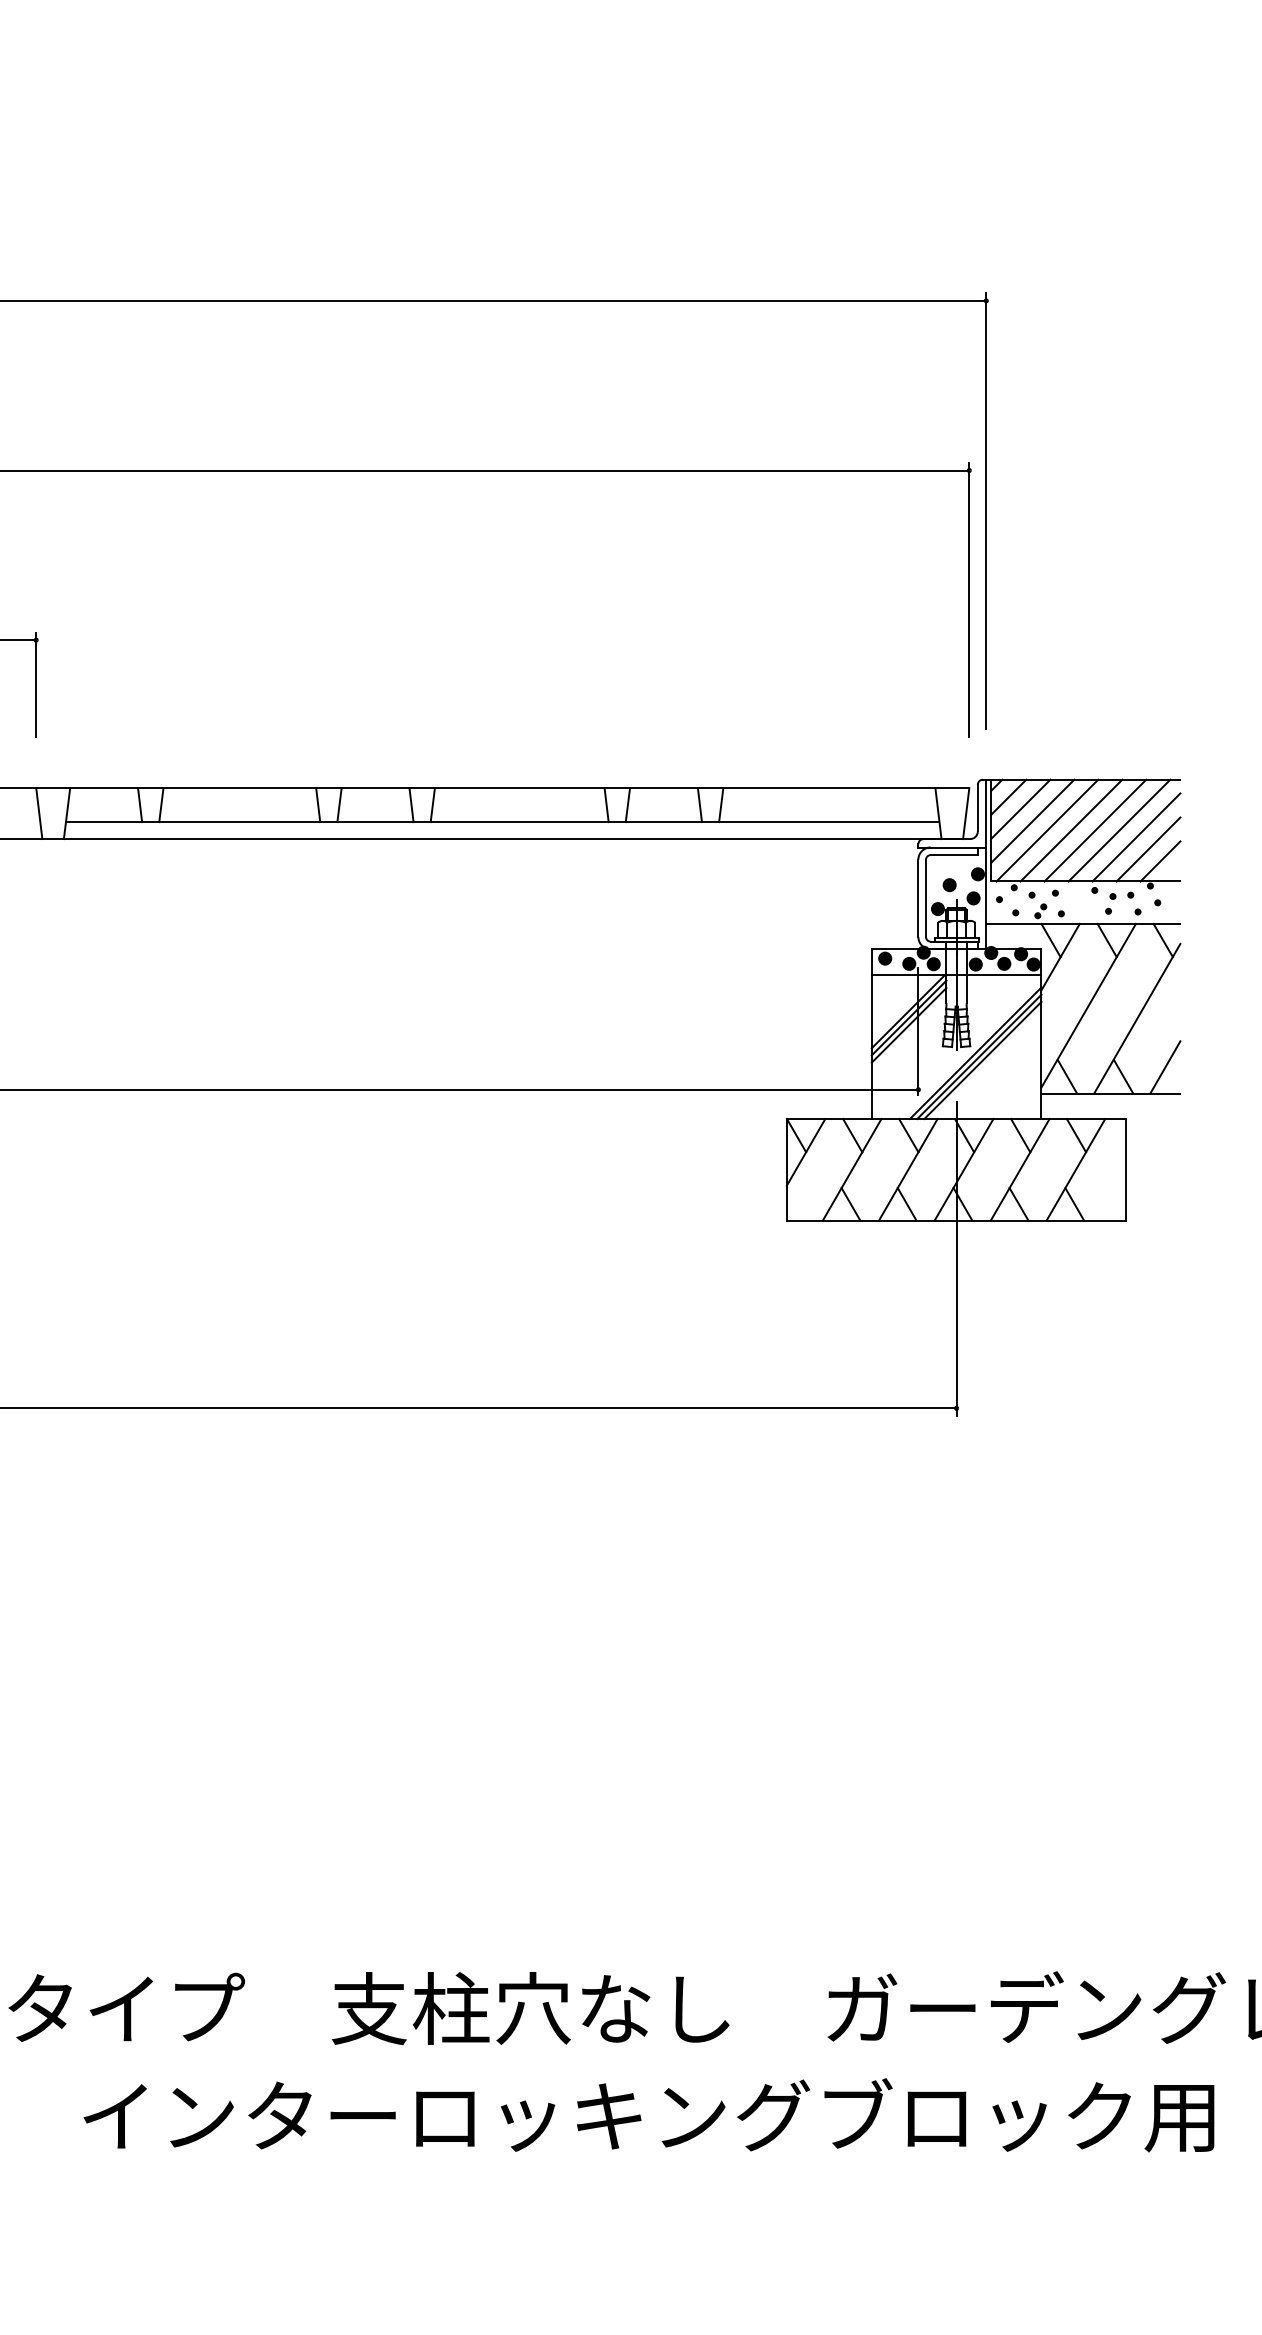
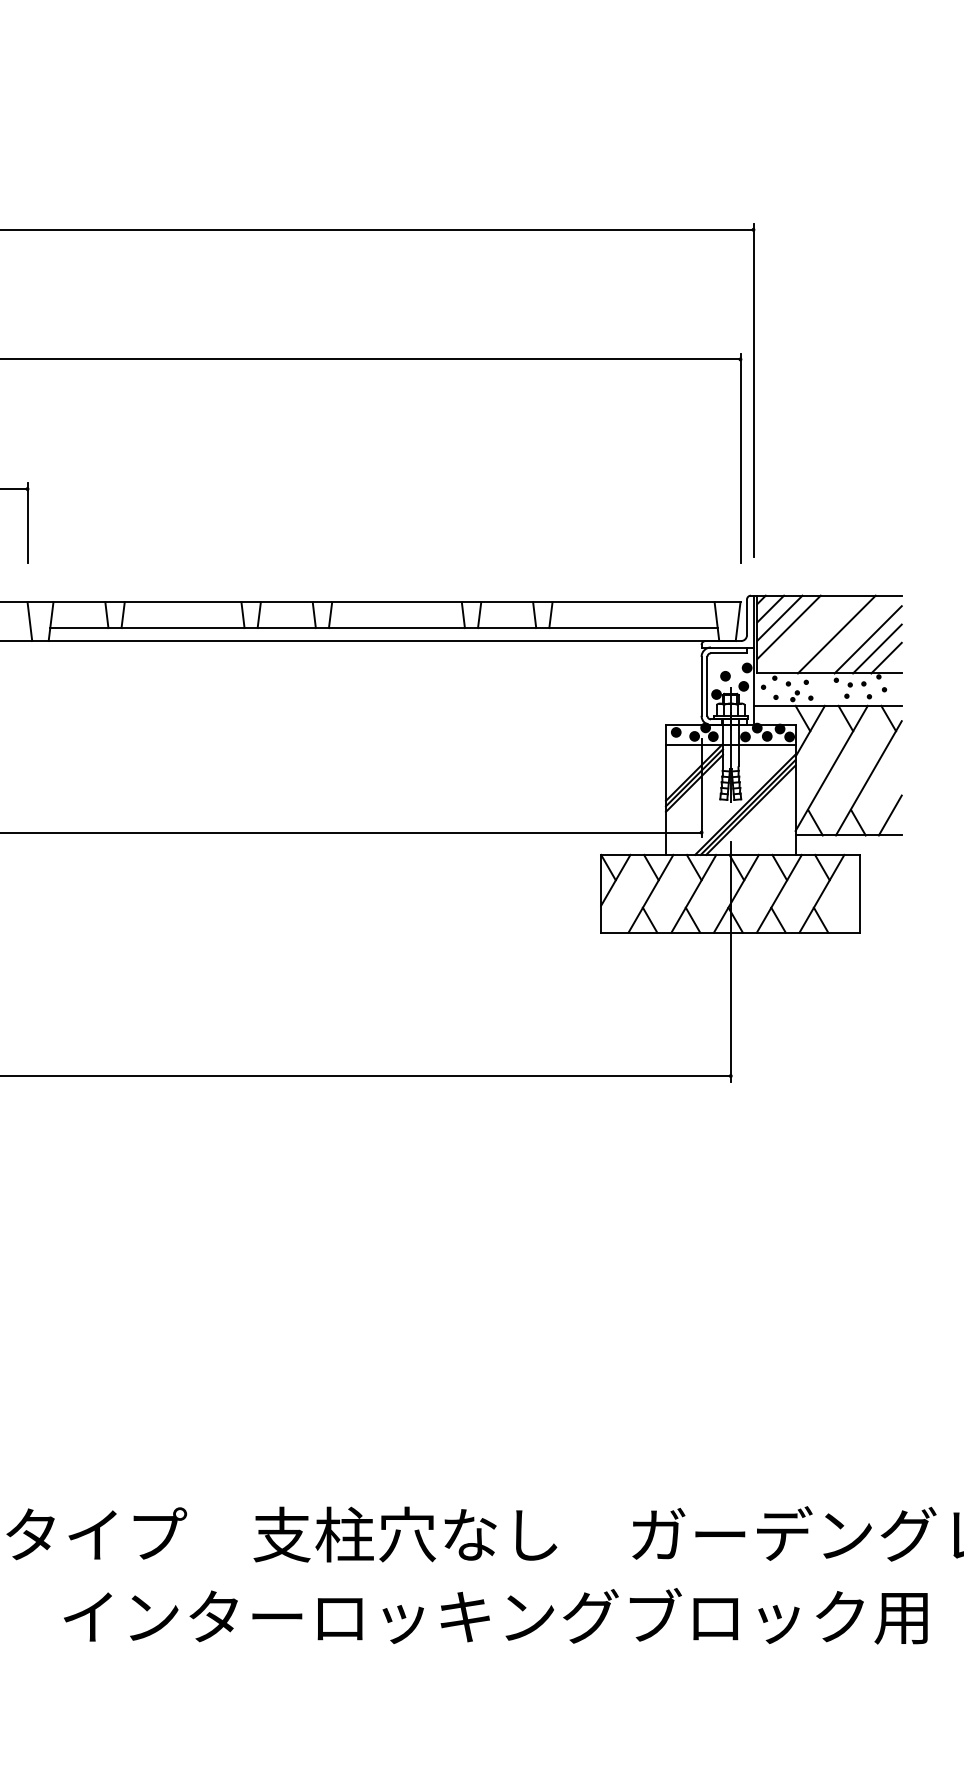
line: (1047, 830) -> (800, 634), removed
line: (1071, 830) -> (818, 634), removed
line: (1119, 830) -> (855, 634), removed

